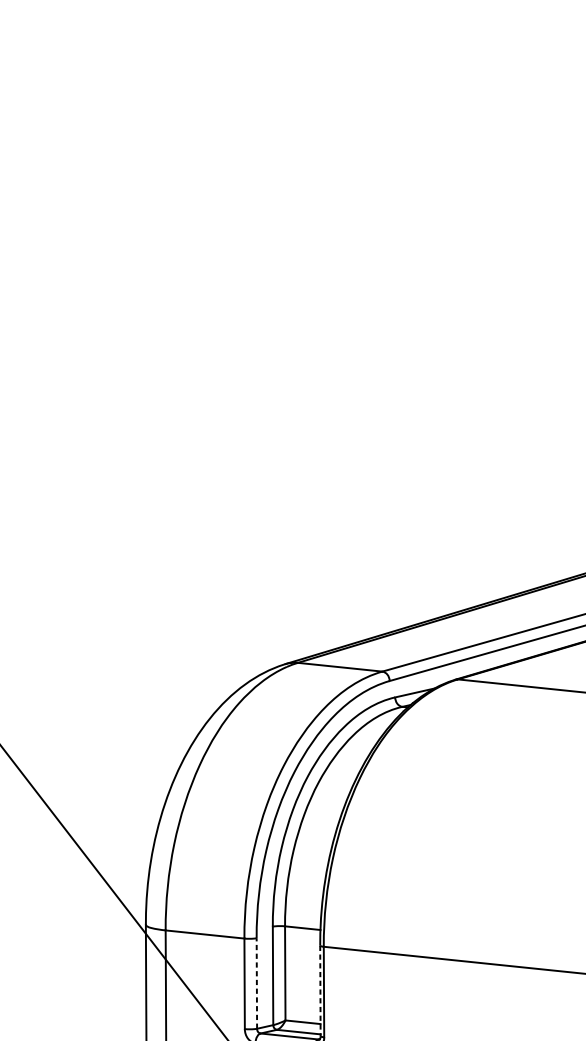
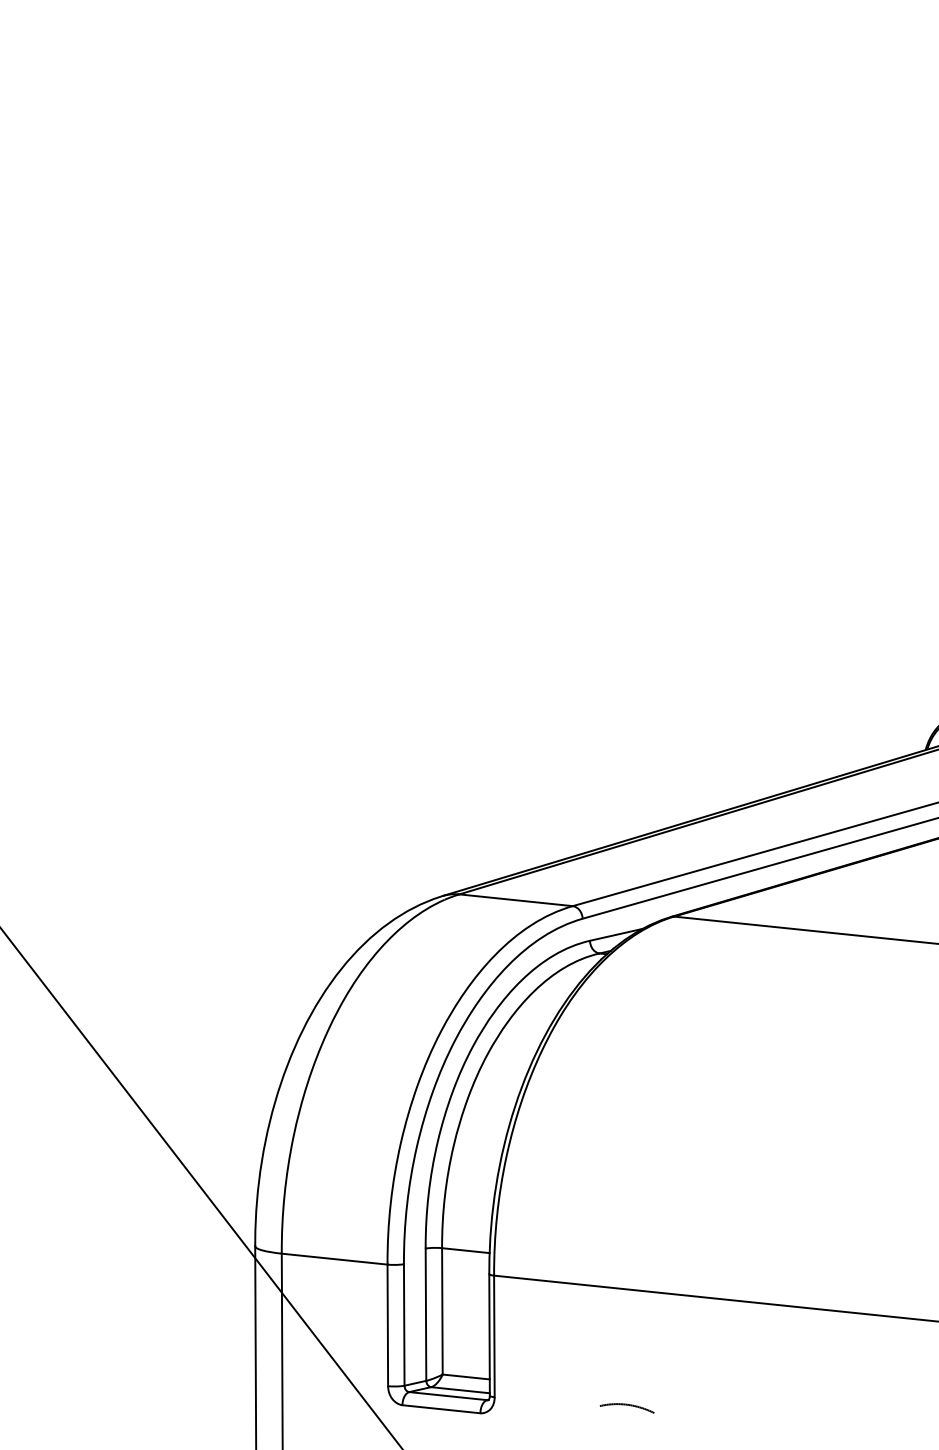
line: (257, 983) -> (404, 1324), dashed -> solid
line: (320, 991) -> (489, 1335), dashed -> solid

